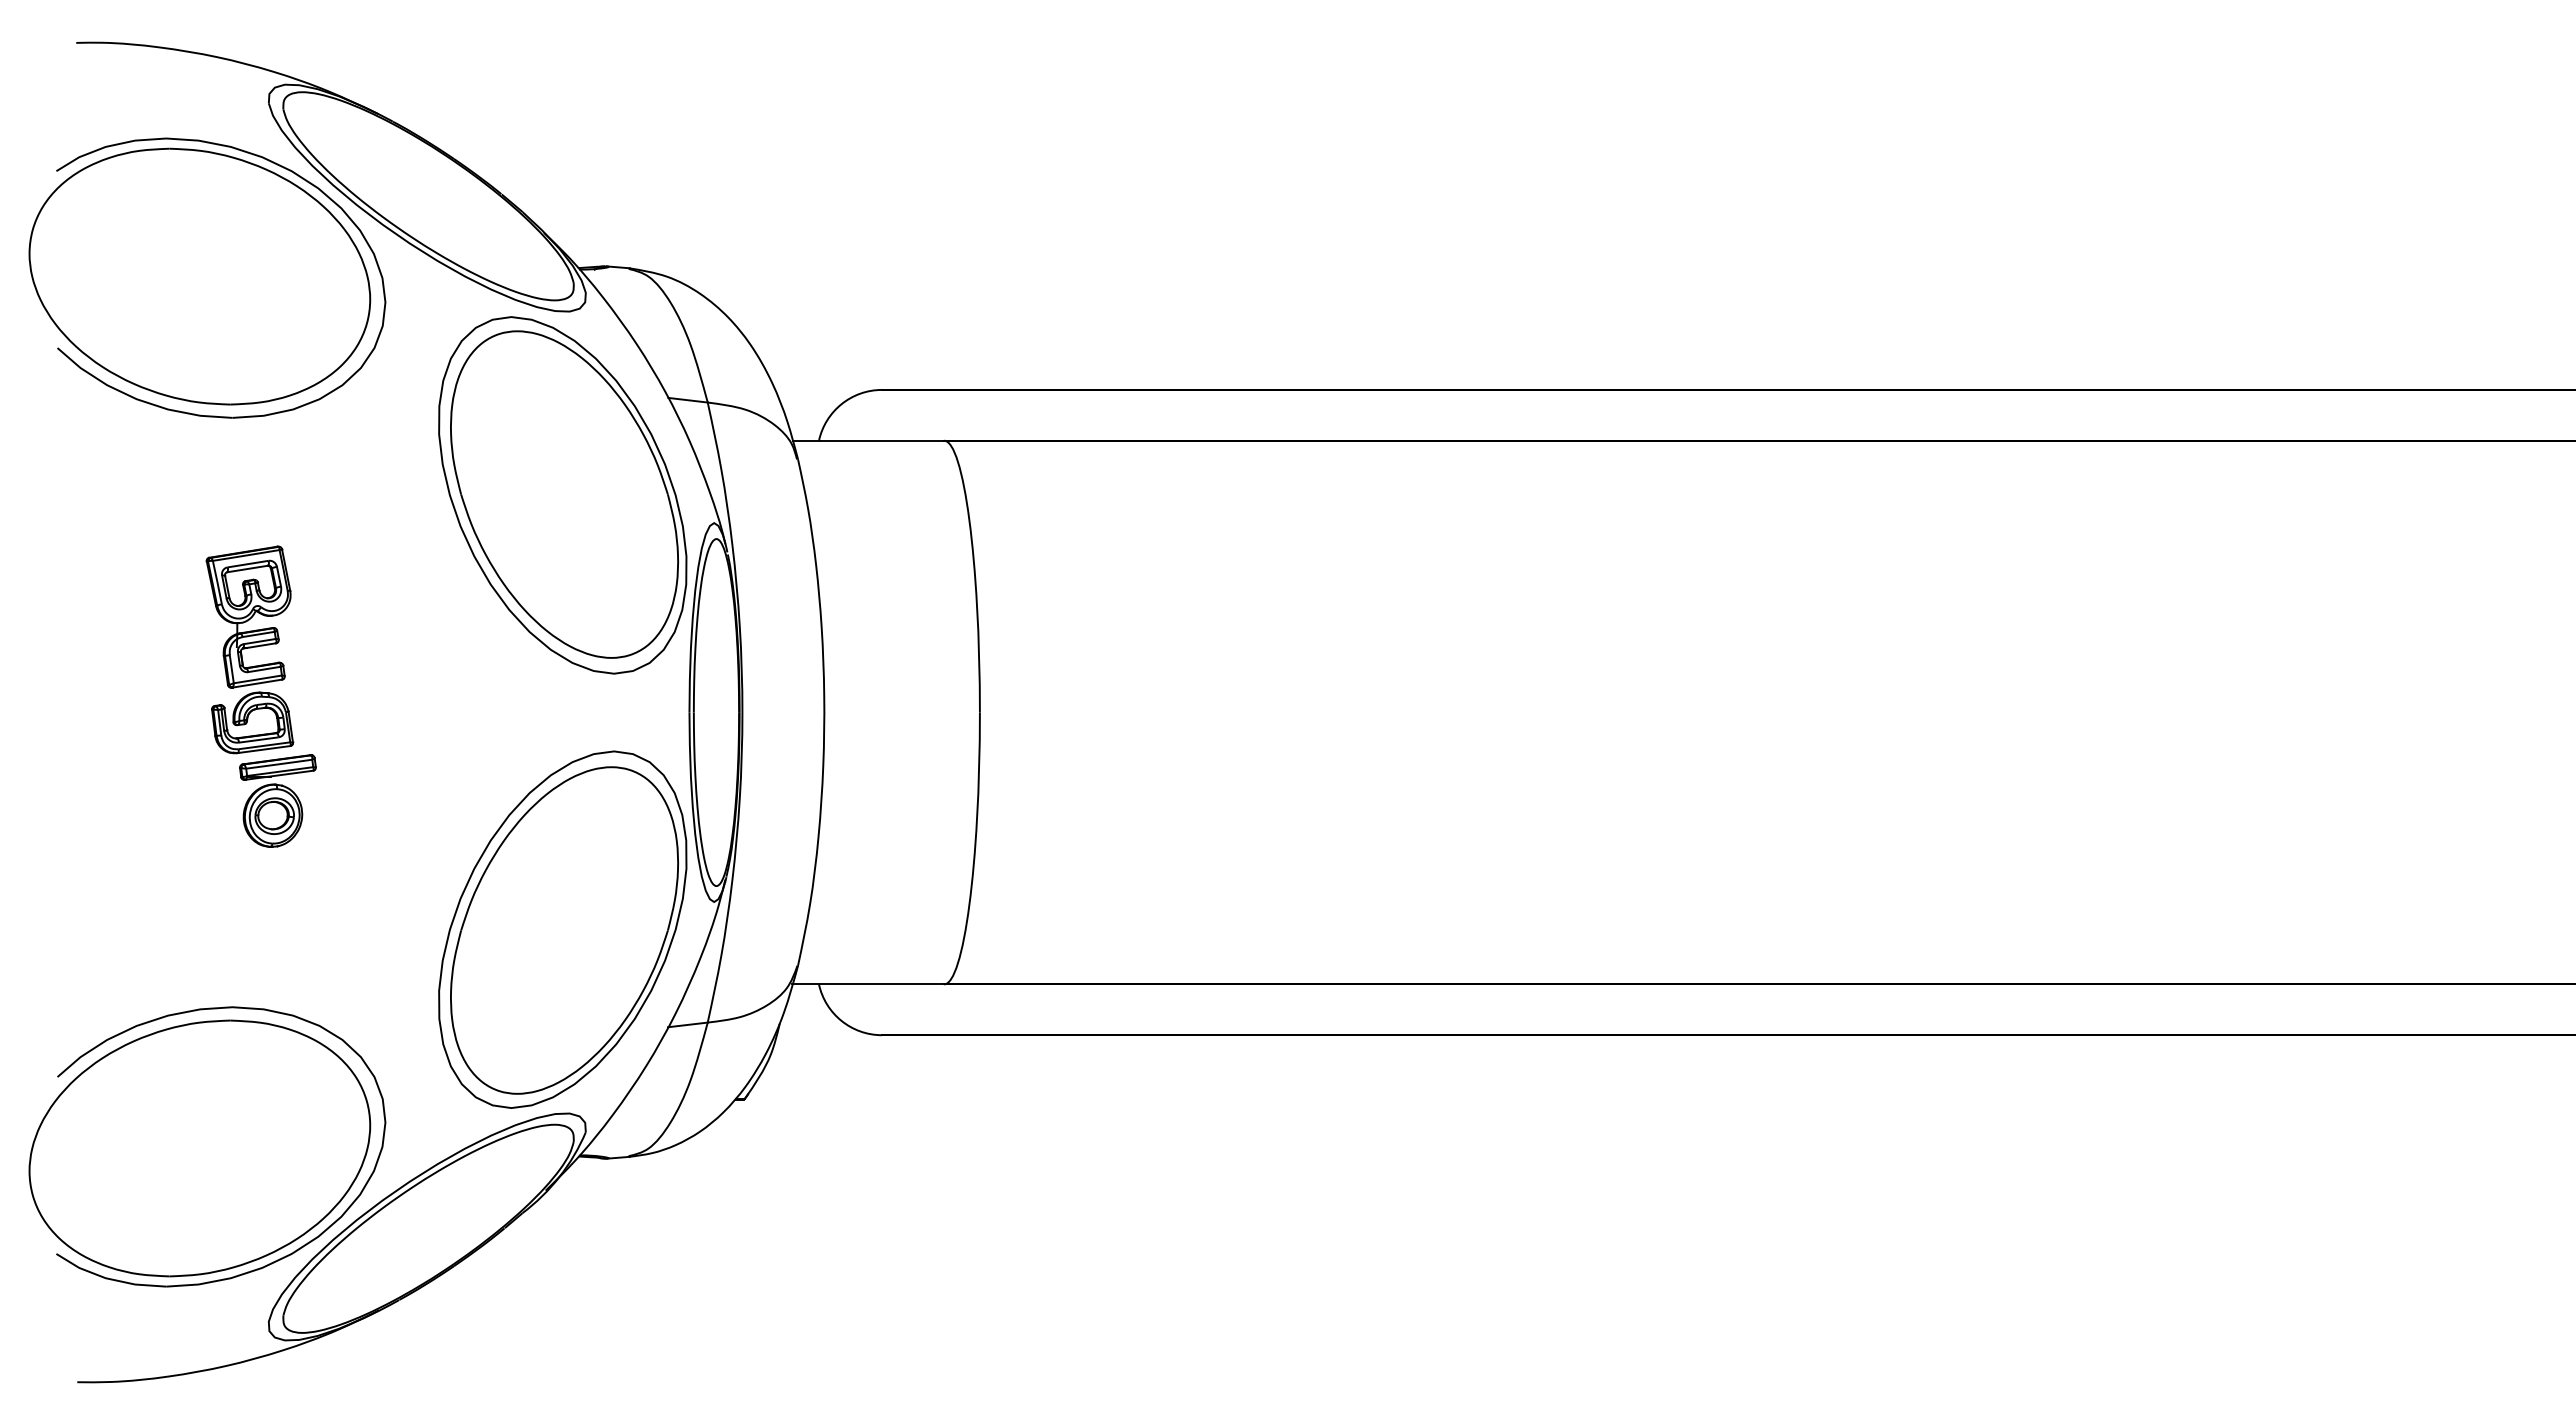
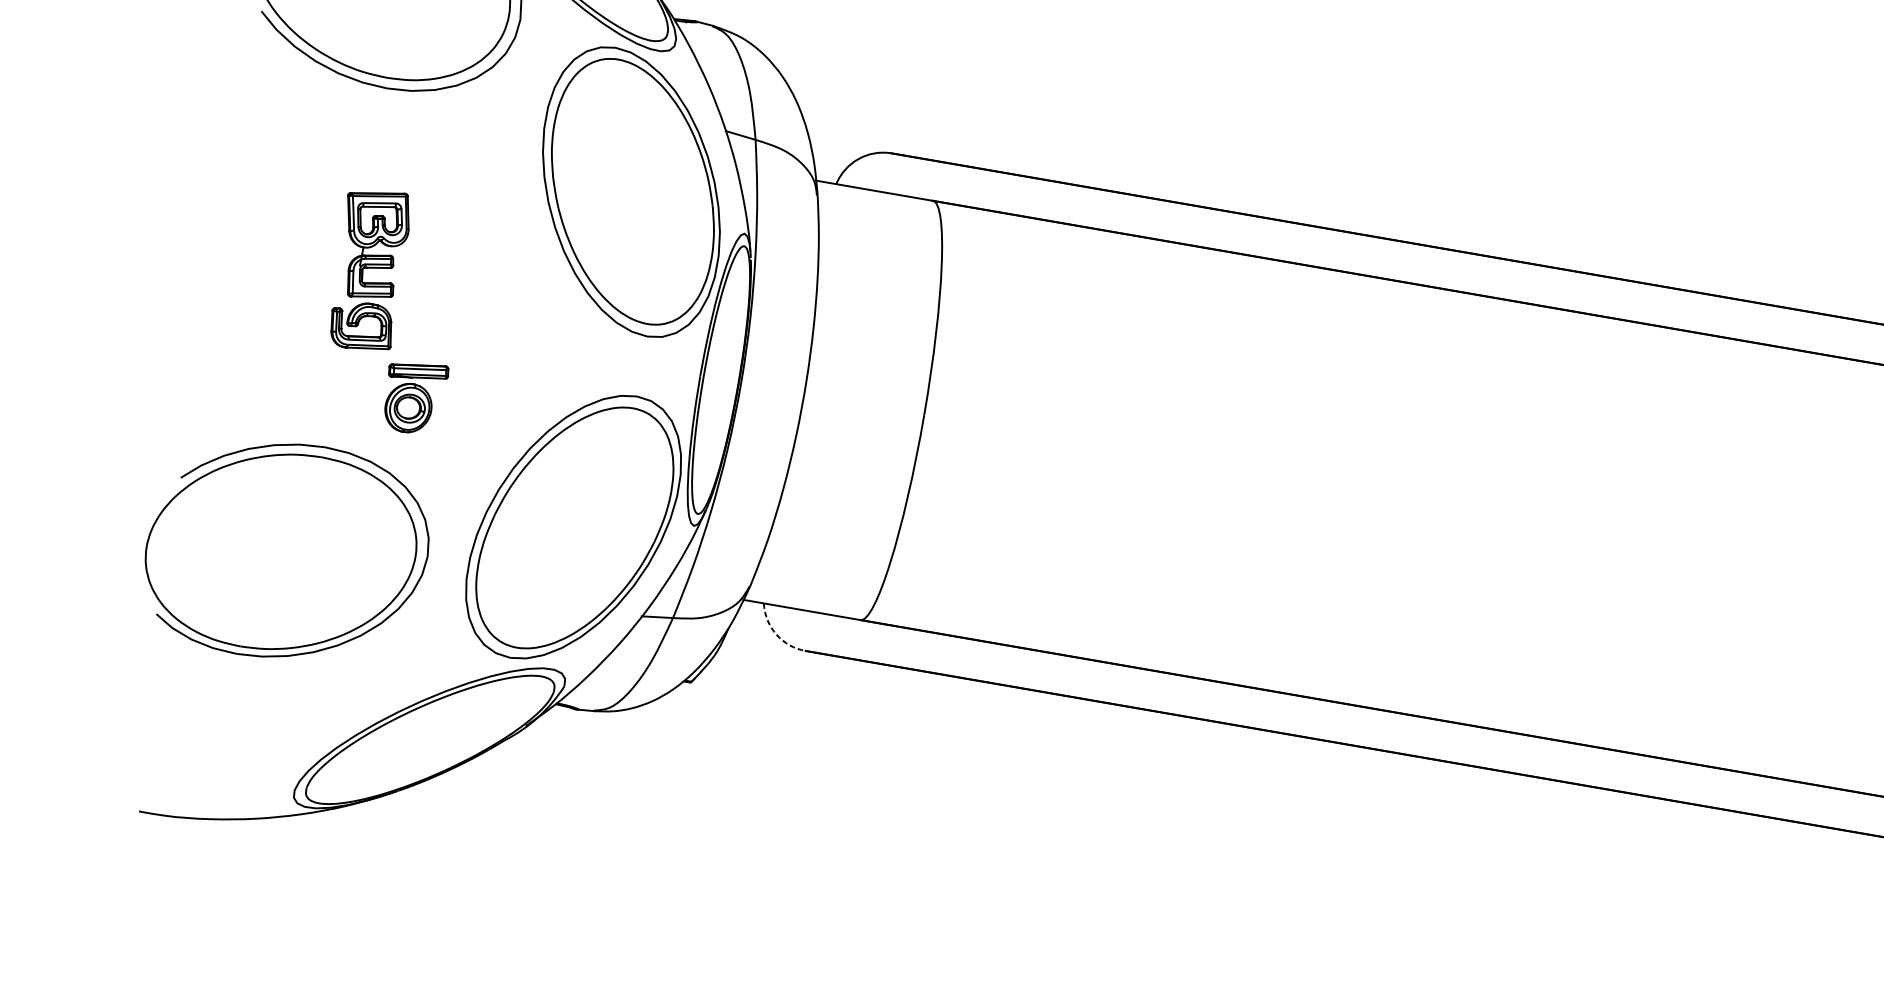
part: (277, 800) -> (414, 396), moved
arc: (841, 1020) -> (776, 634), solid -> dashed
part: (207, 1146) -> (287, 551), moved

